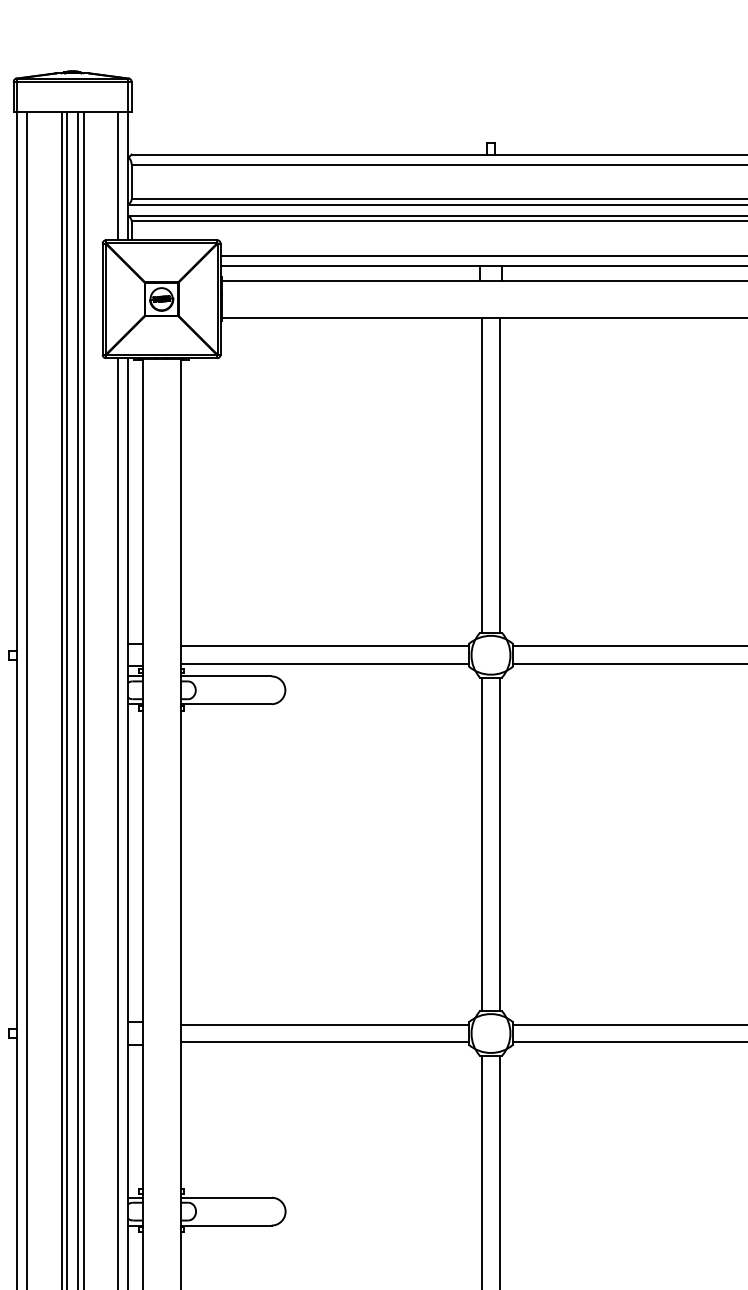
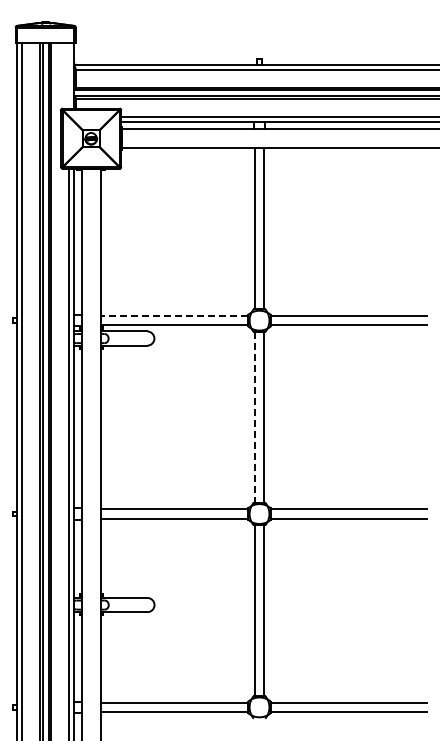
line: (119, 175) -> (69, 75), removed
line: (324, 647) -> (174, 316), solid -> dashed
line: (481, 844) -> (254, 417), solid -> dashed

